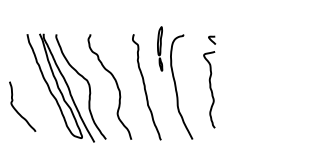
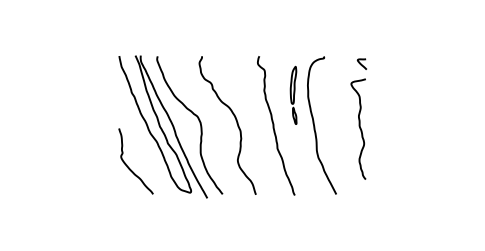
part: (160, 48) -> (293, 94), moved
curve: (17, 111) -> (129, 167), moved

